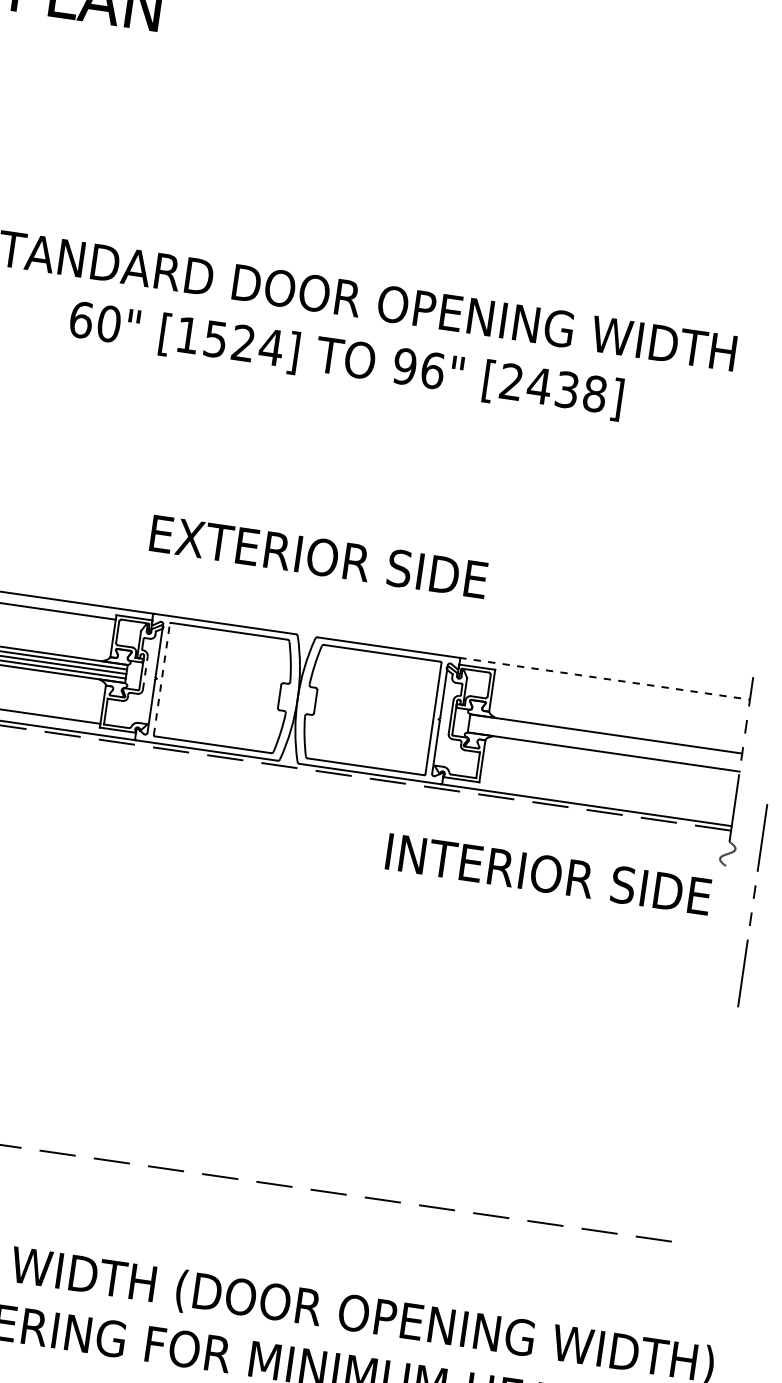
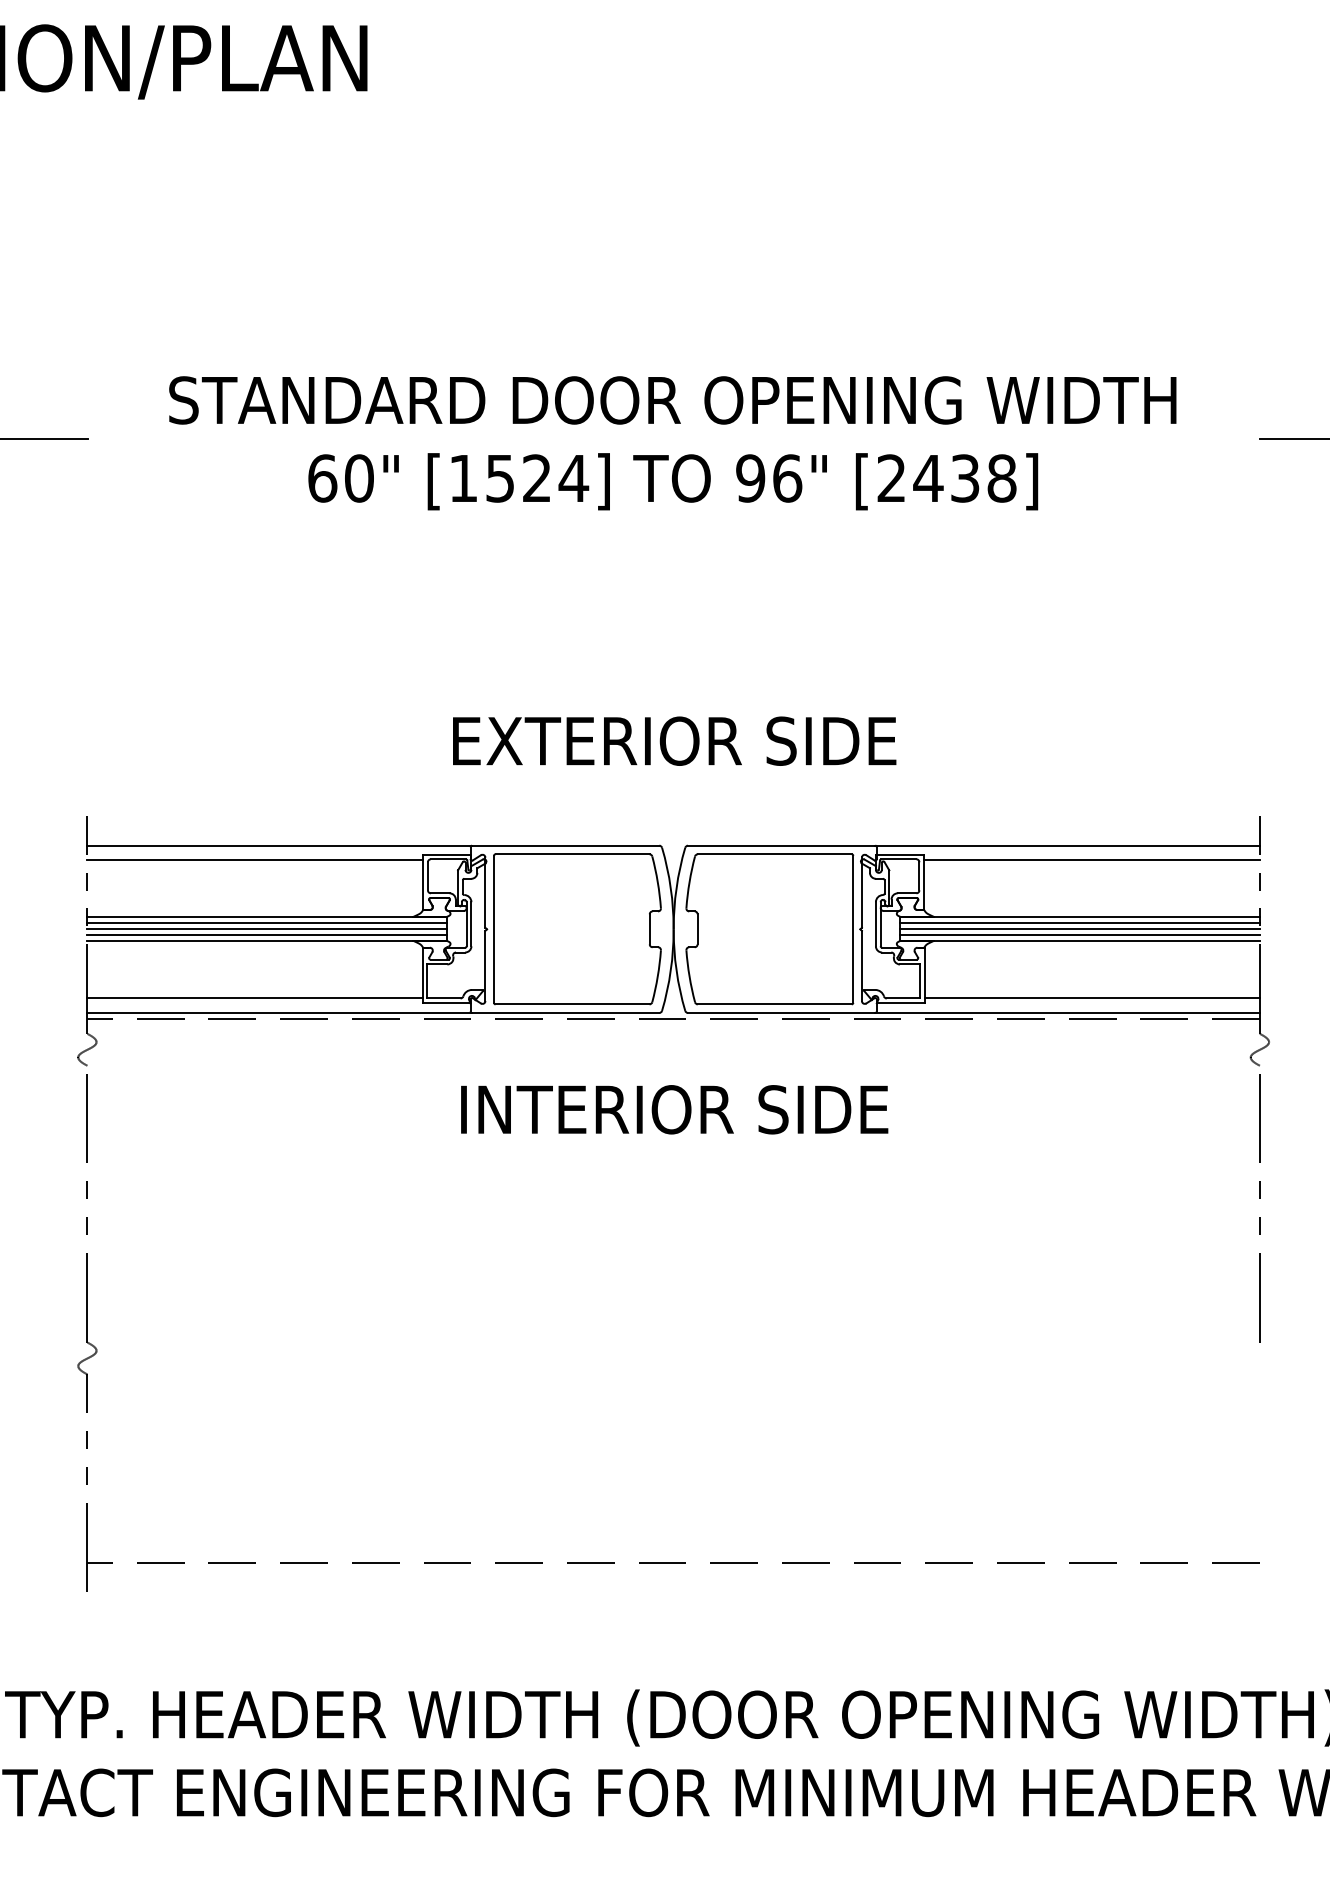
line: (145, 672) -> (471, 923), dashed -> solid
line: (605, 678) -> (1068, 845), dashed -> solid
line: (162, 679) -> (494, 929), dashed -> solid
line: (621, 692) -> (1091, 860), added
line: (605, 738) -> (1079, 922), added
line: (604, 742) -> (1079, 928), added
line: (603, 747) -> (1079, 934), added
line: (606, 796) -> (1091, 998), added
text: (548, 874) -> (674, 1109), moved
line: (751, 912) -> (1259, 1217), moved

